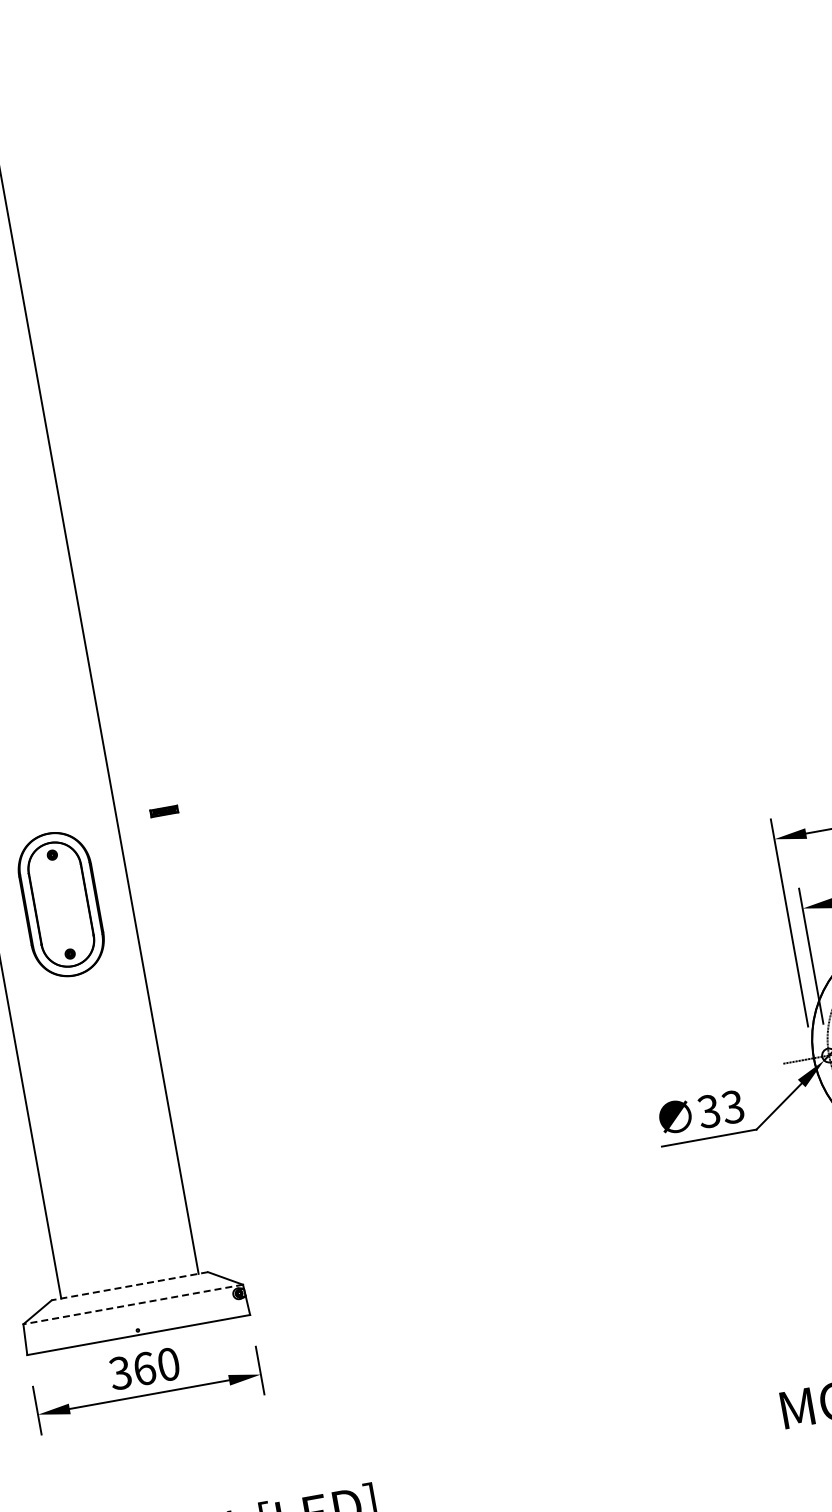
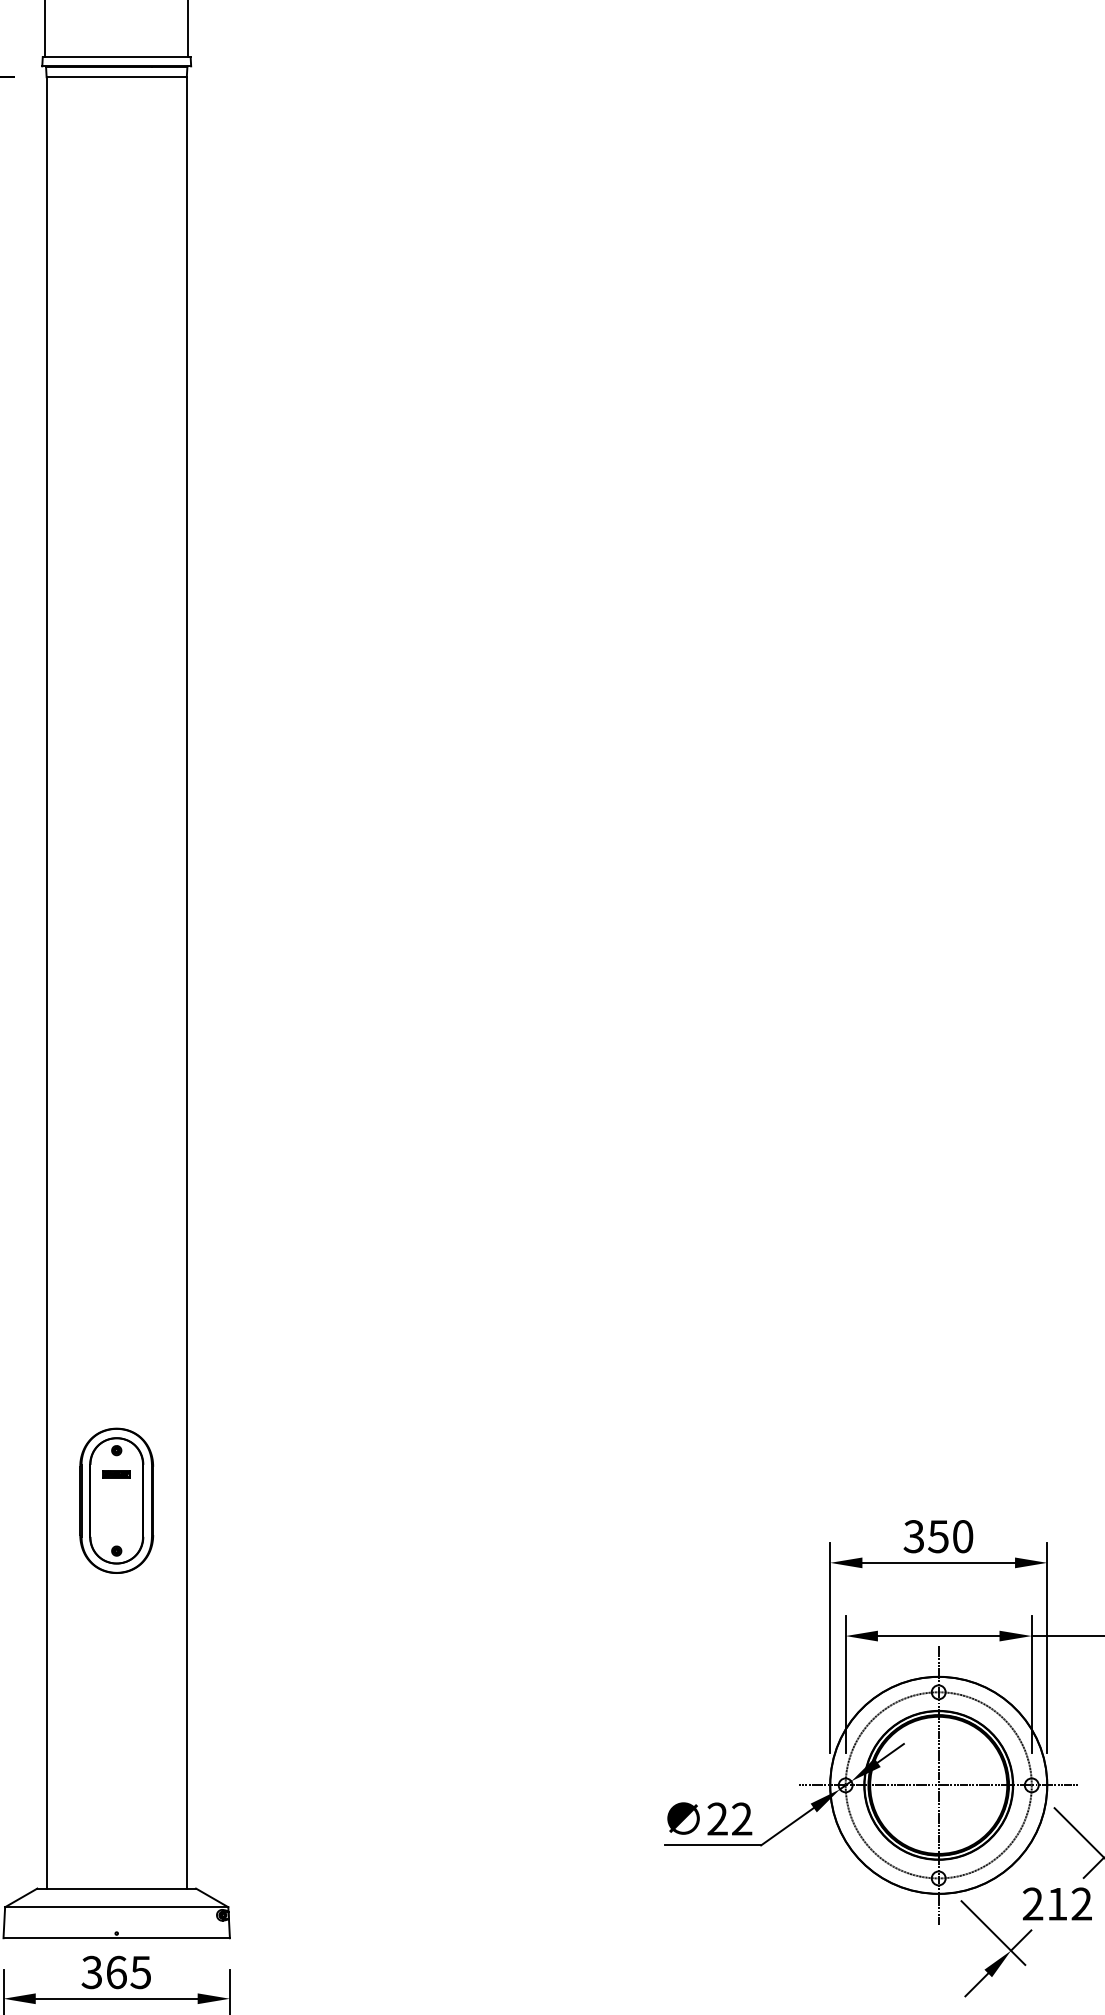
part: (164, 811) -> (116, 1474), moved
text: (720, 1109) -> (729, 1819), 33 -> 22
line: (129, 1286) -> (116, 1888), dashed -> solid
line: (133, 1304) -> (116, 1907), dashed -> solid
text: (168, 1364) -> (140, 1972), 360 -> 365

